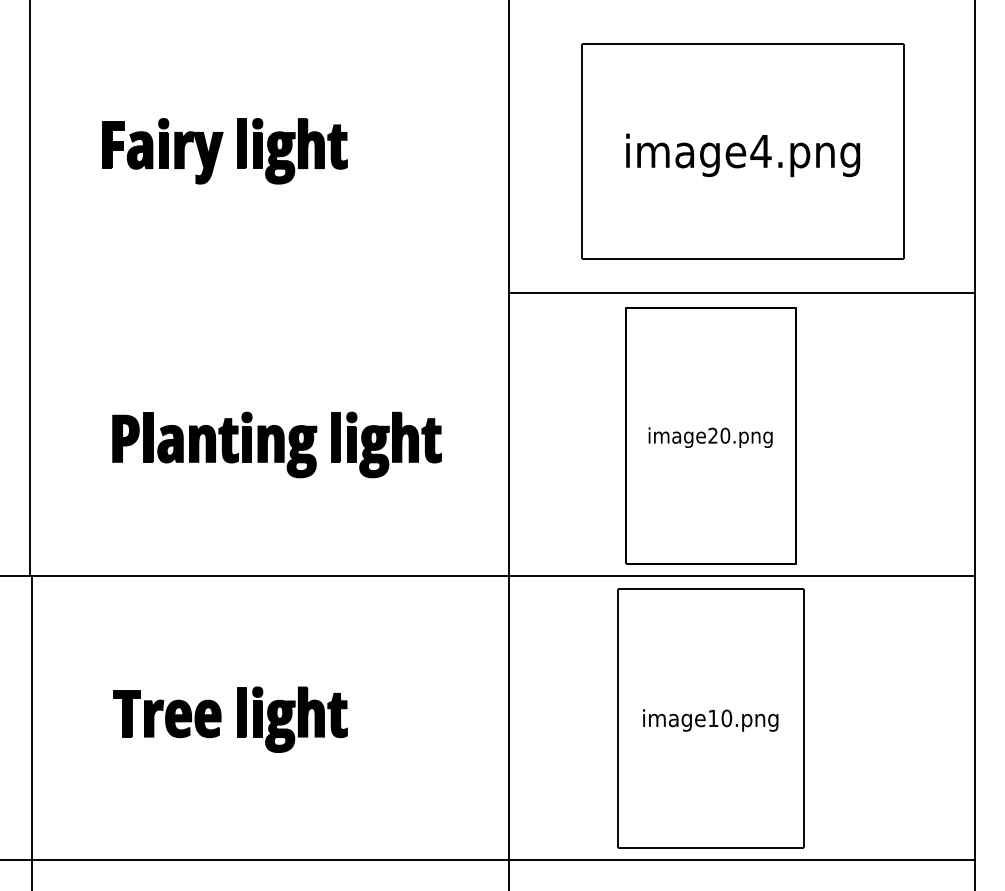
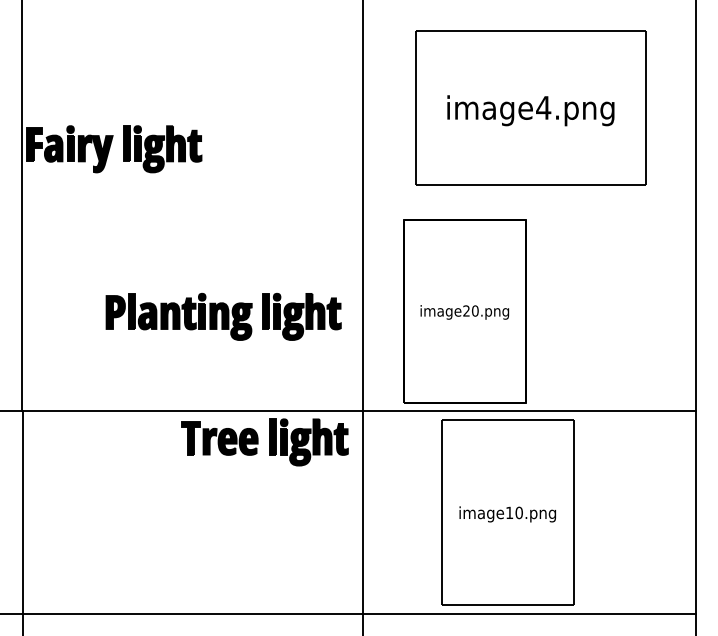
part: (224, 151) -> (113, 149), moved
line: (741, 293) -> (529, 209), removed
part: (710, 435) -> (464, 310), moved
part: (276, 444) -> (223, 316), moved
part: (237, 719) -> (269, 442), moved

